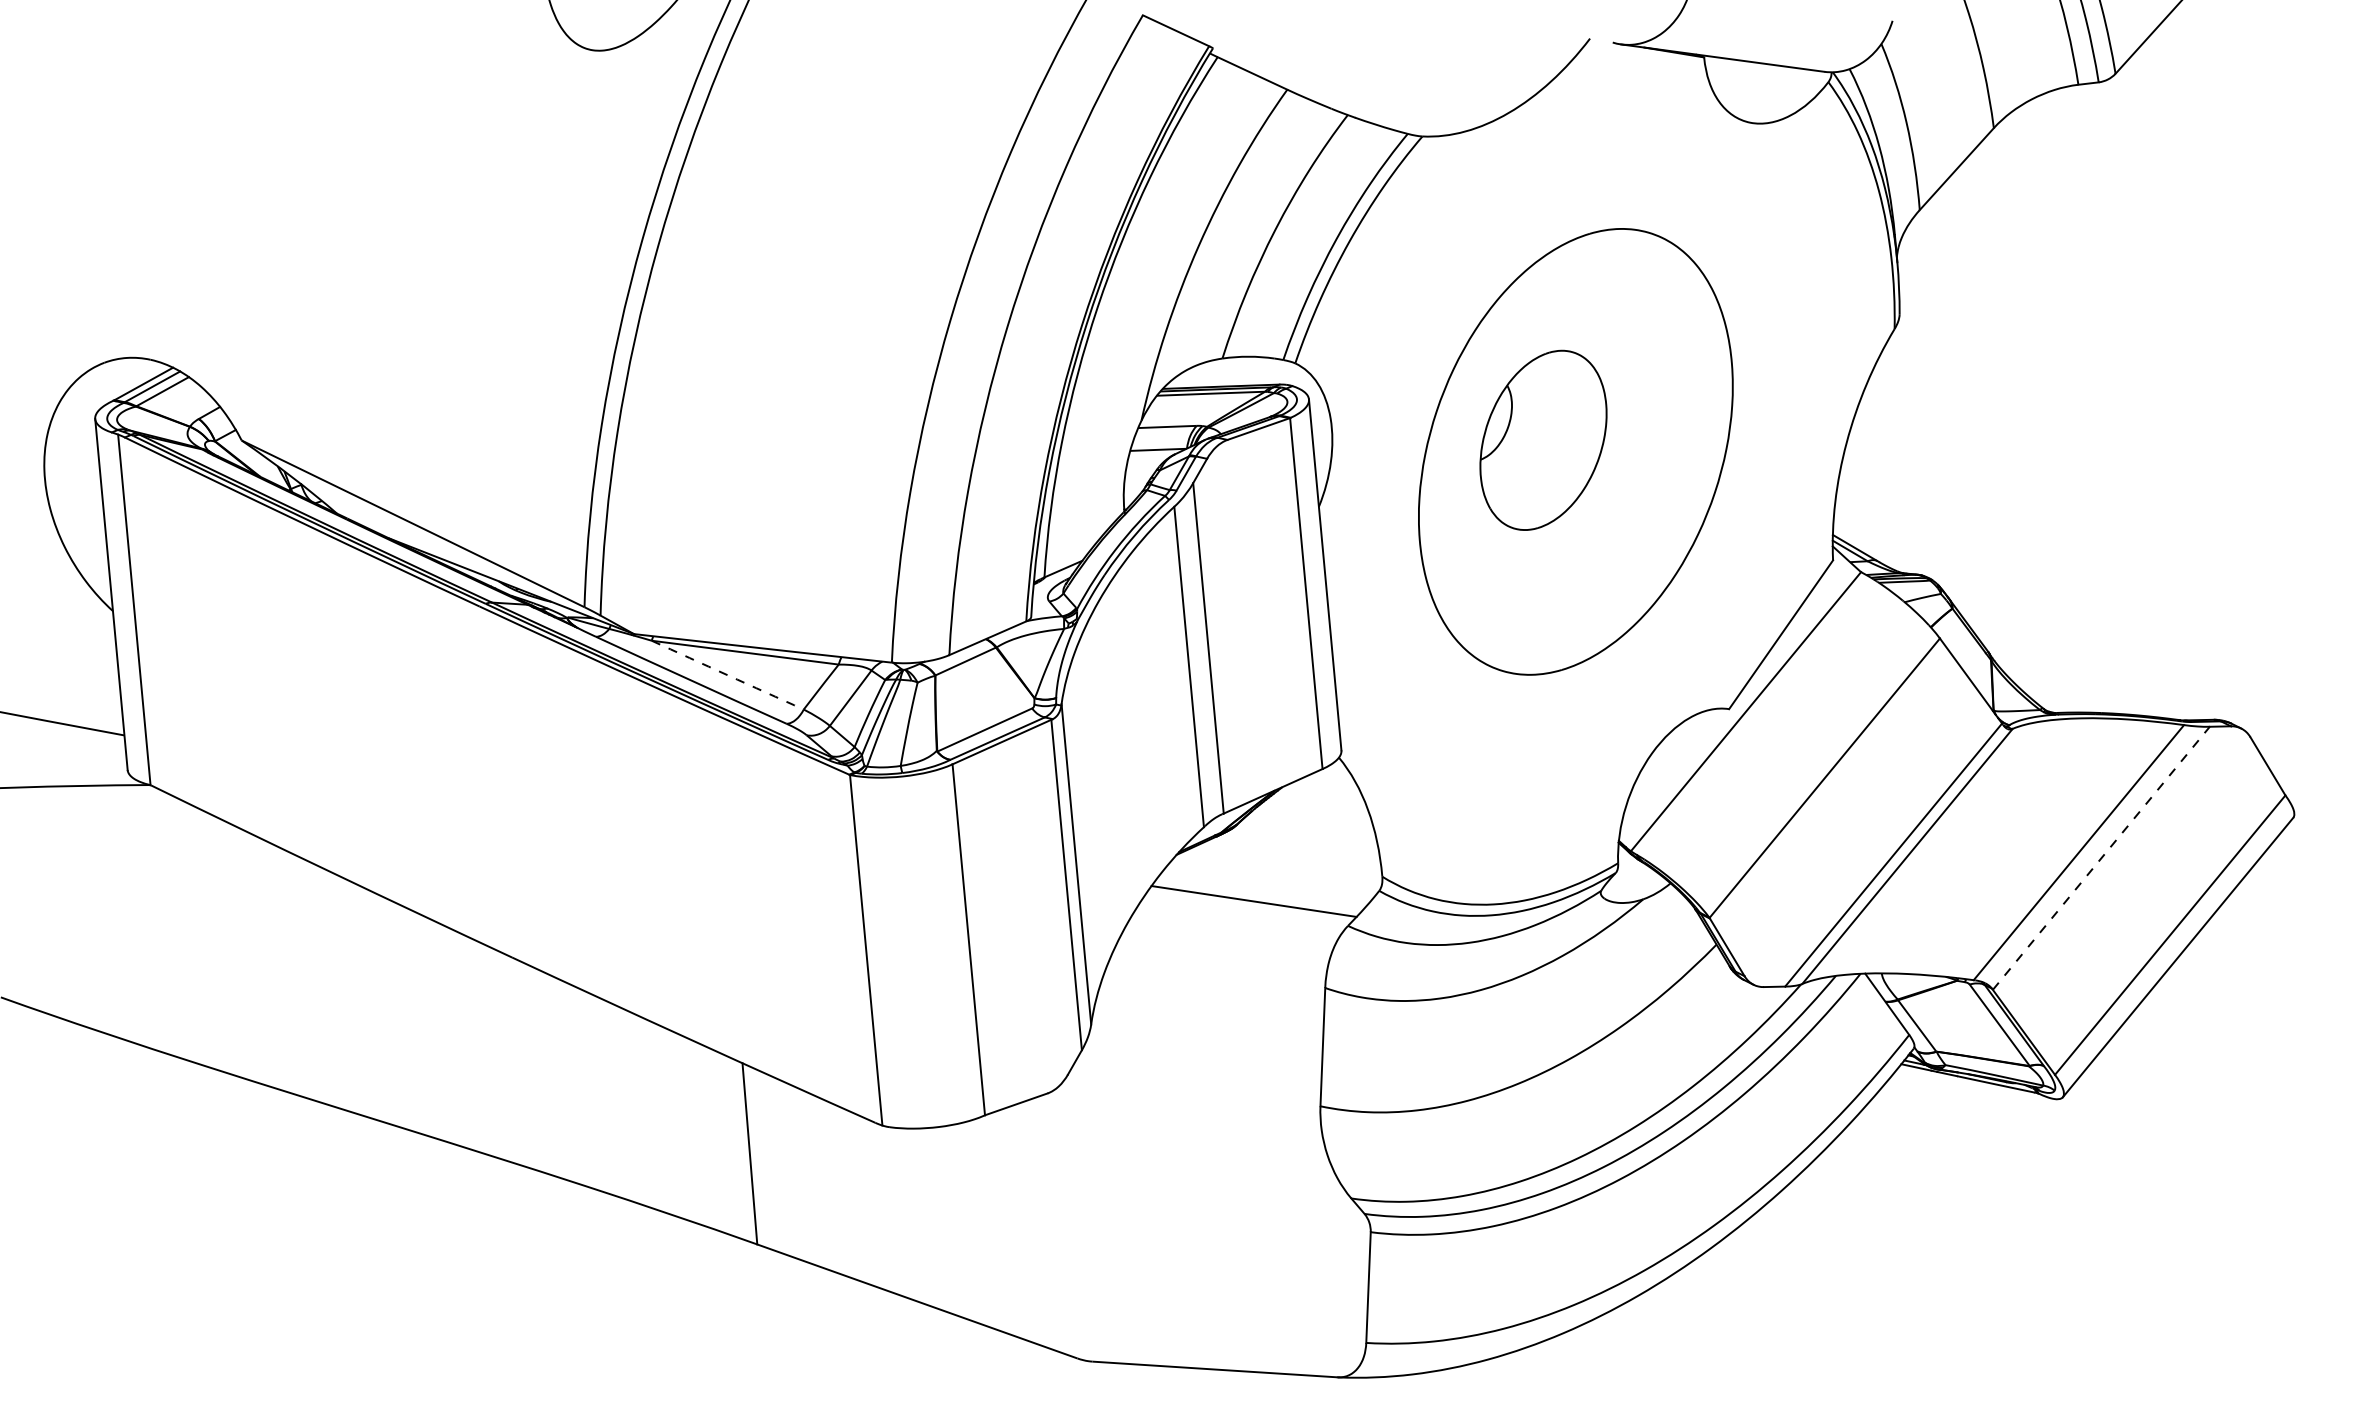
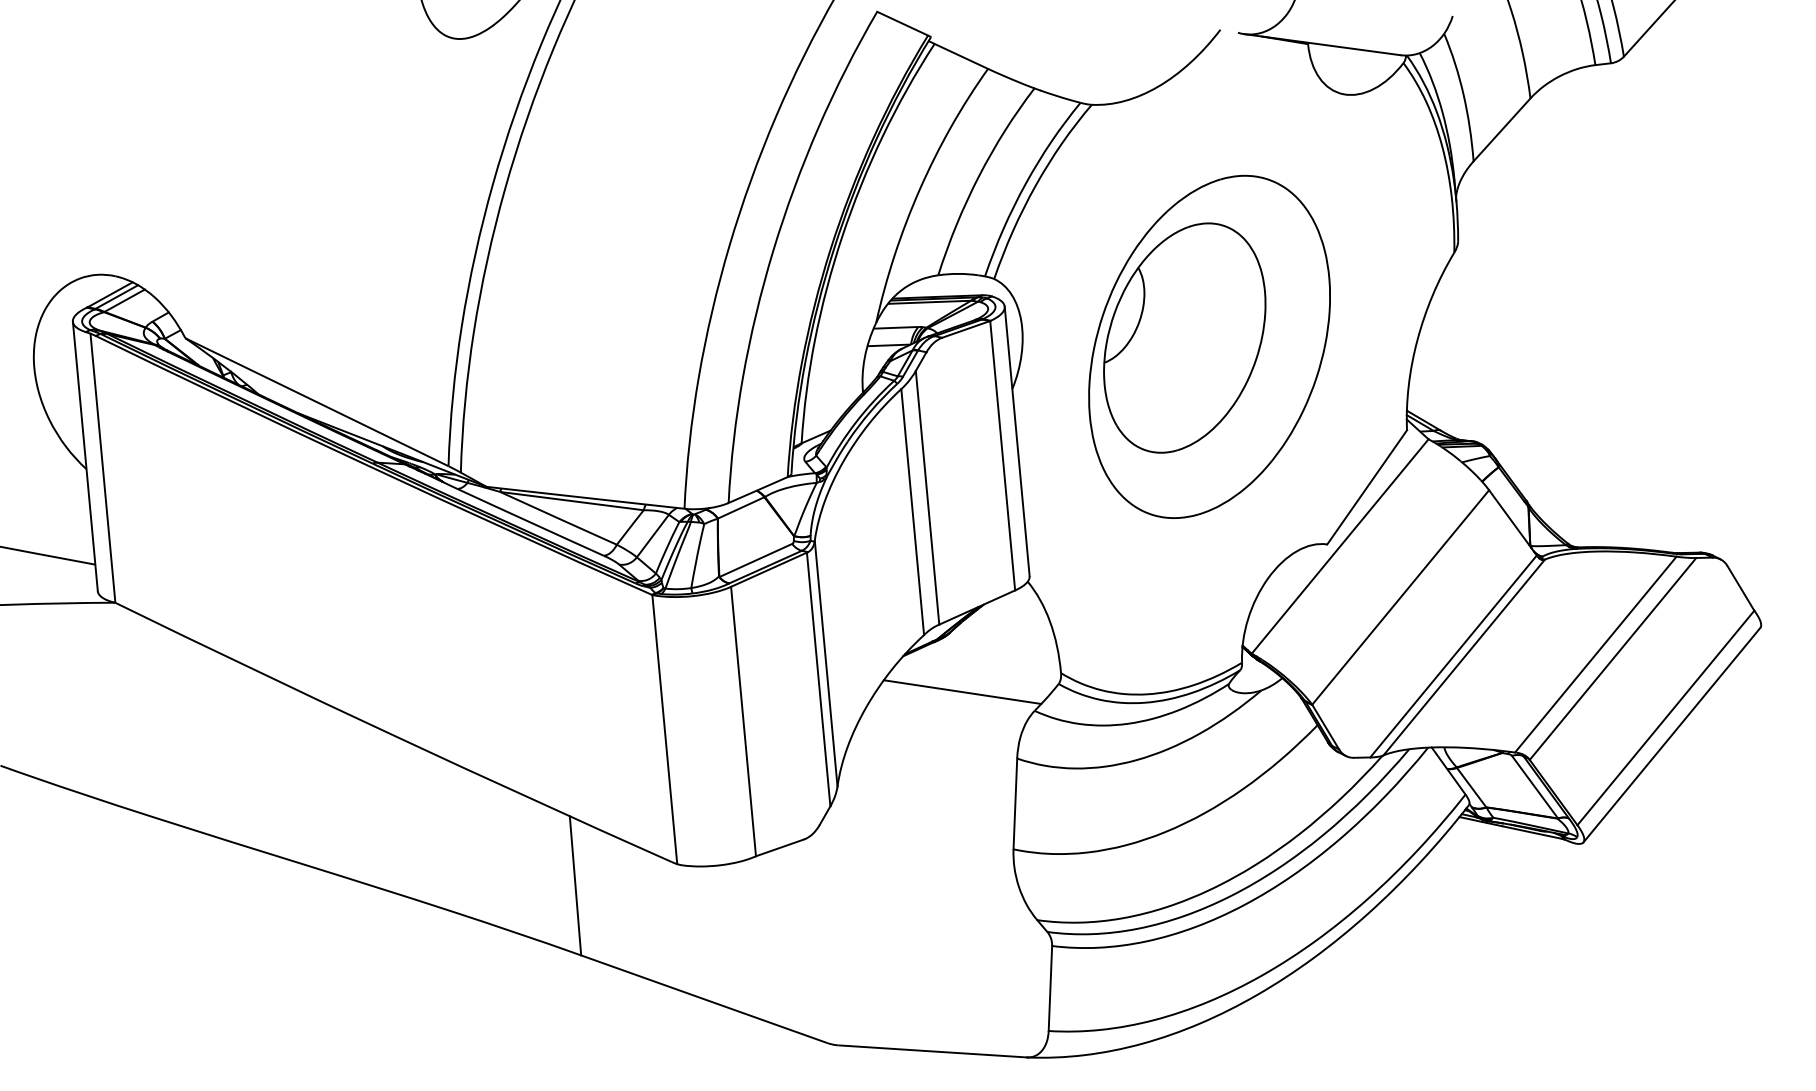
part: (1543, 440) -> (1184, 338), size x1.67
arc: (727, 675) -> (558, 518), dashed -> solid
line: (2101, 857) -> (1613, 658), dashed -> solid

